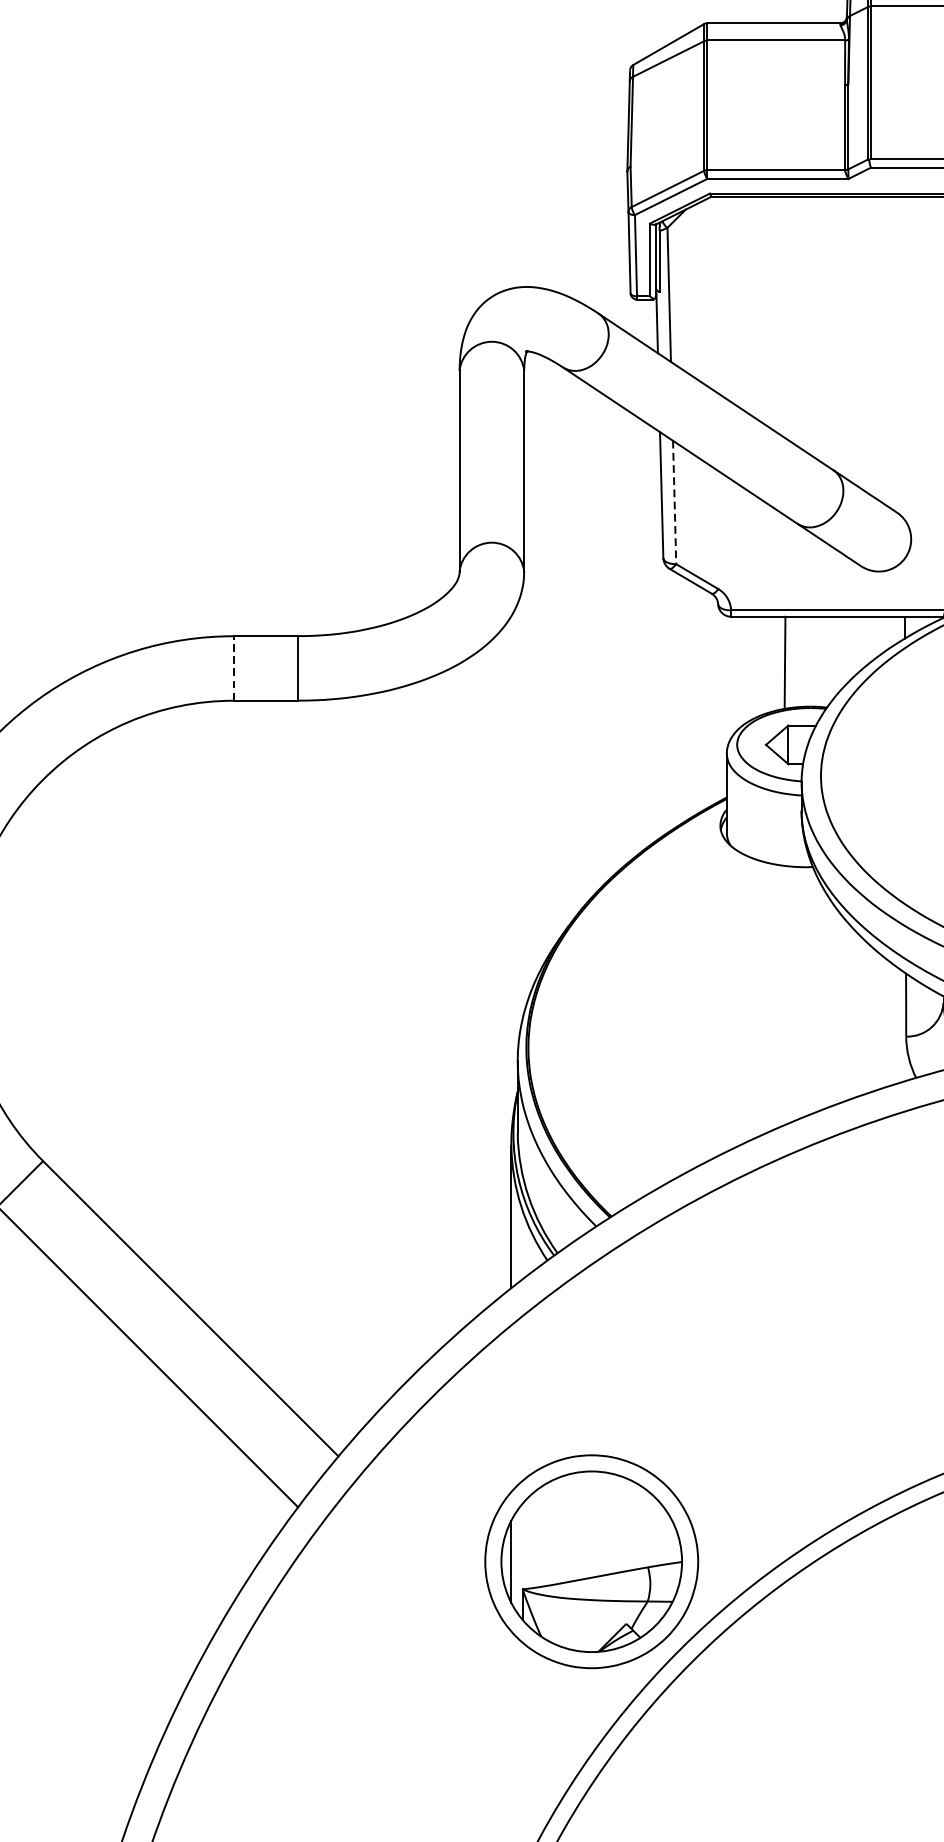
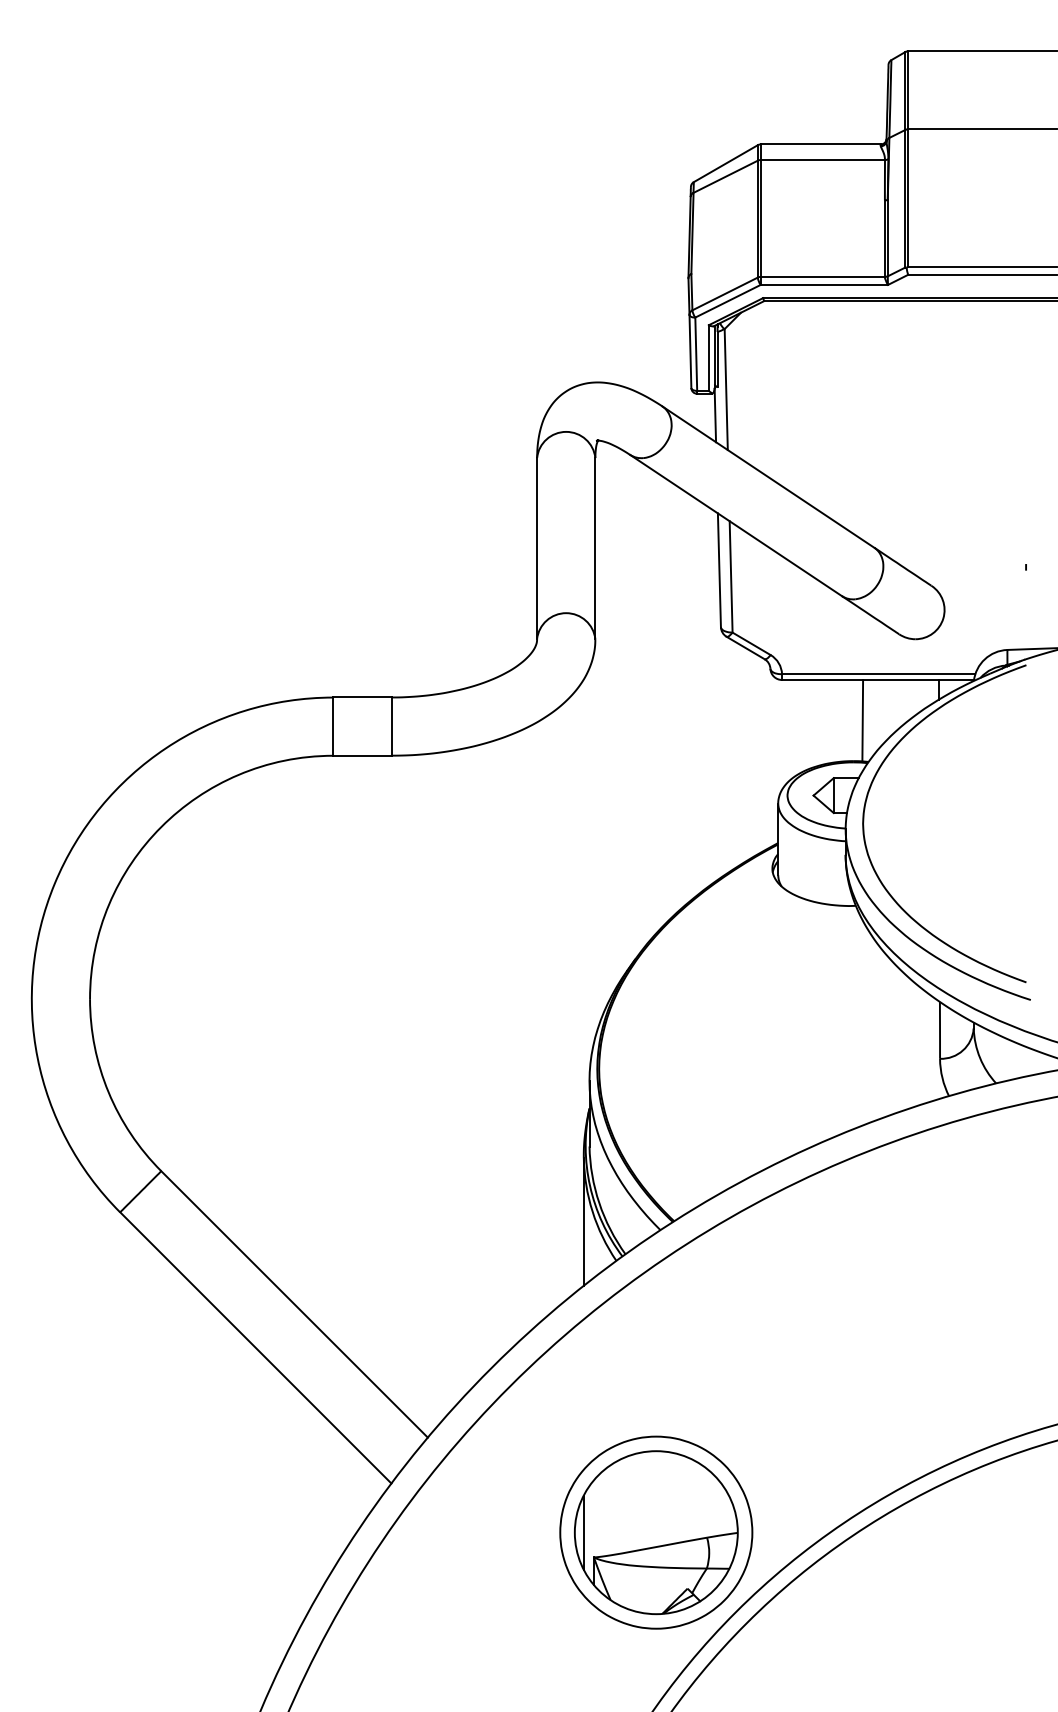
line: (675, 502) -> (731, 576), dashed -> solid
line: (784, 661) -> (862, 720), moved
line: (233, 668) -> (333, 726), dashed -> solid

